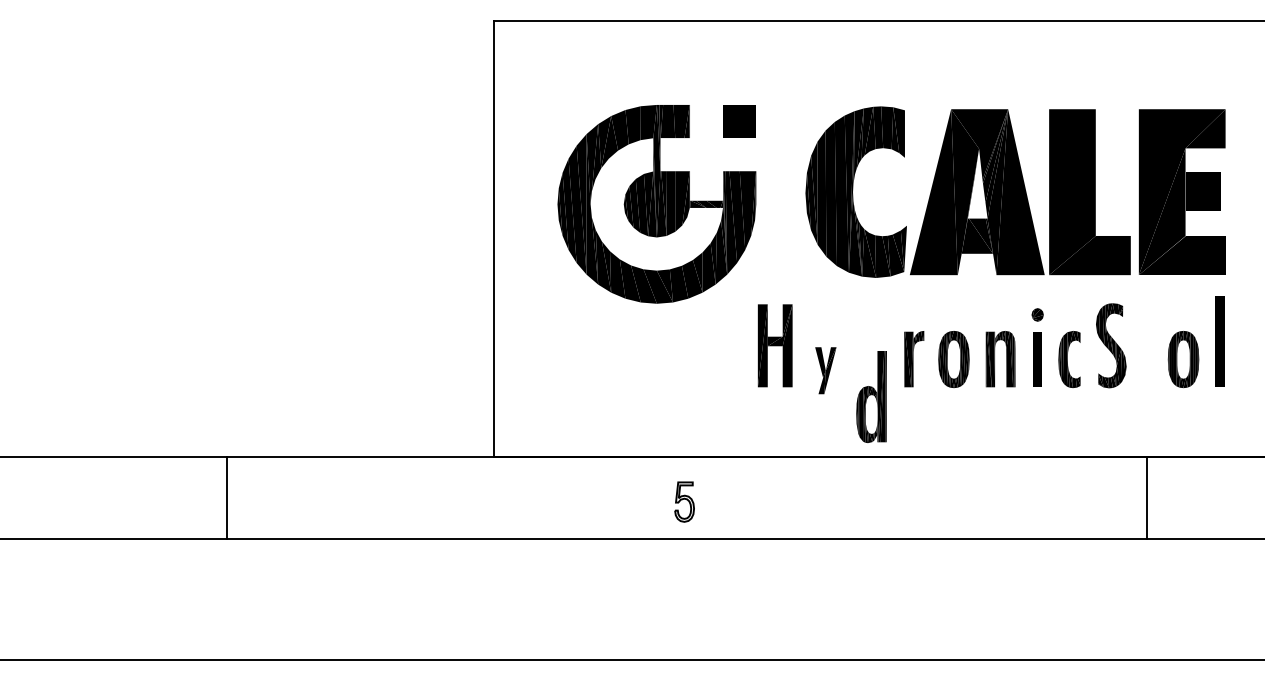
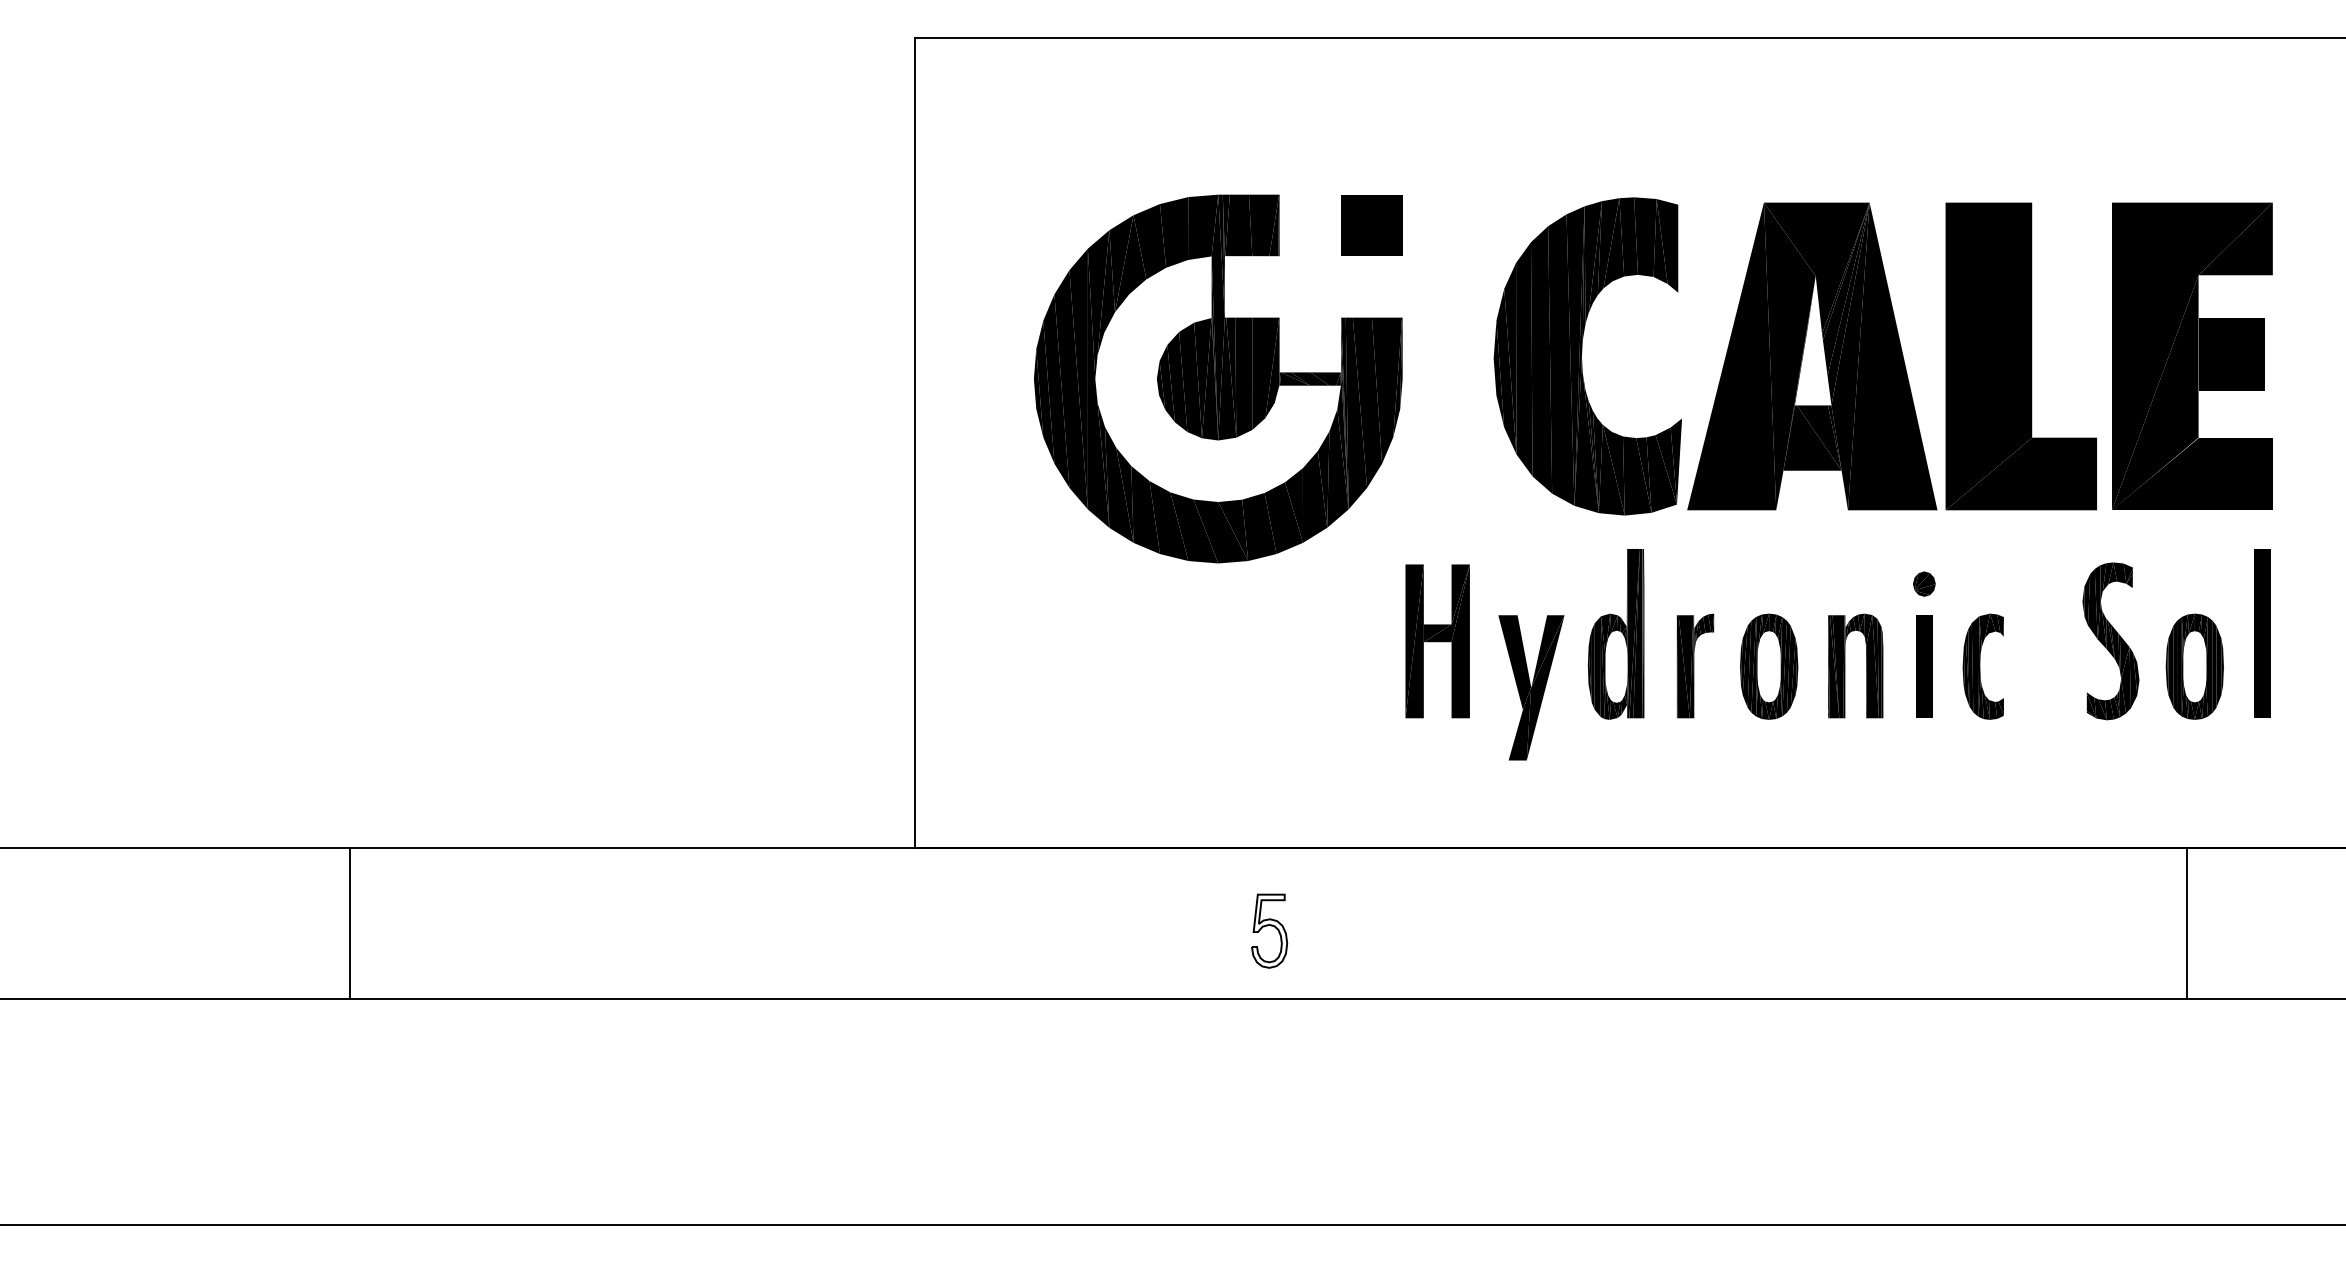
part: (1111, 345) -> (2111, 640), moved
part: (825, 370) -> (1530, 687), size x1.67
part: (871, 396) -> (1616, 633), moved
line: (226, 497) -> (349, 922), moved
line: (1147, 497) -> (2187, 922), moved

